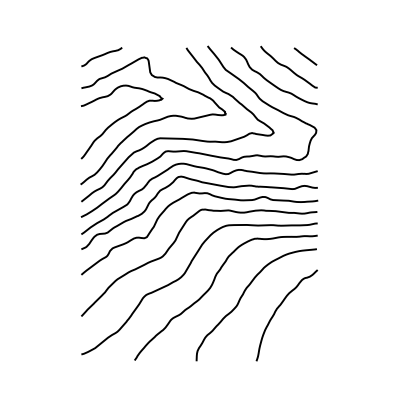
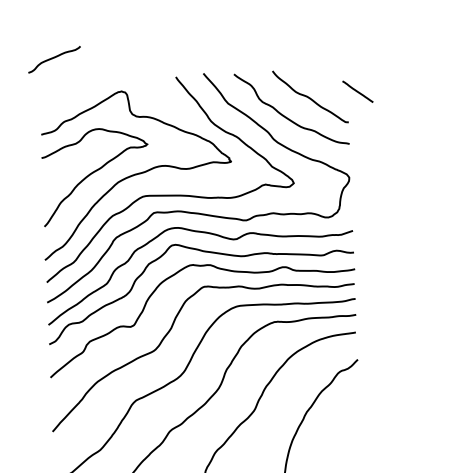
curve: (101, 56) -> (54, 58), moved
line: (305, 56) -> (357, 91), moved

